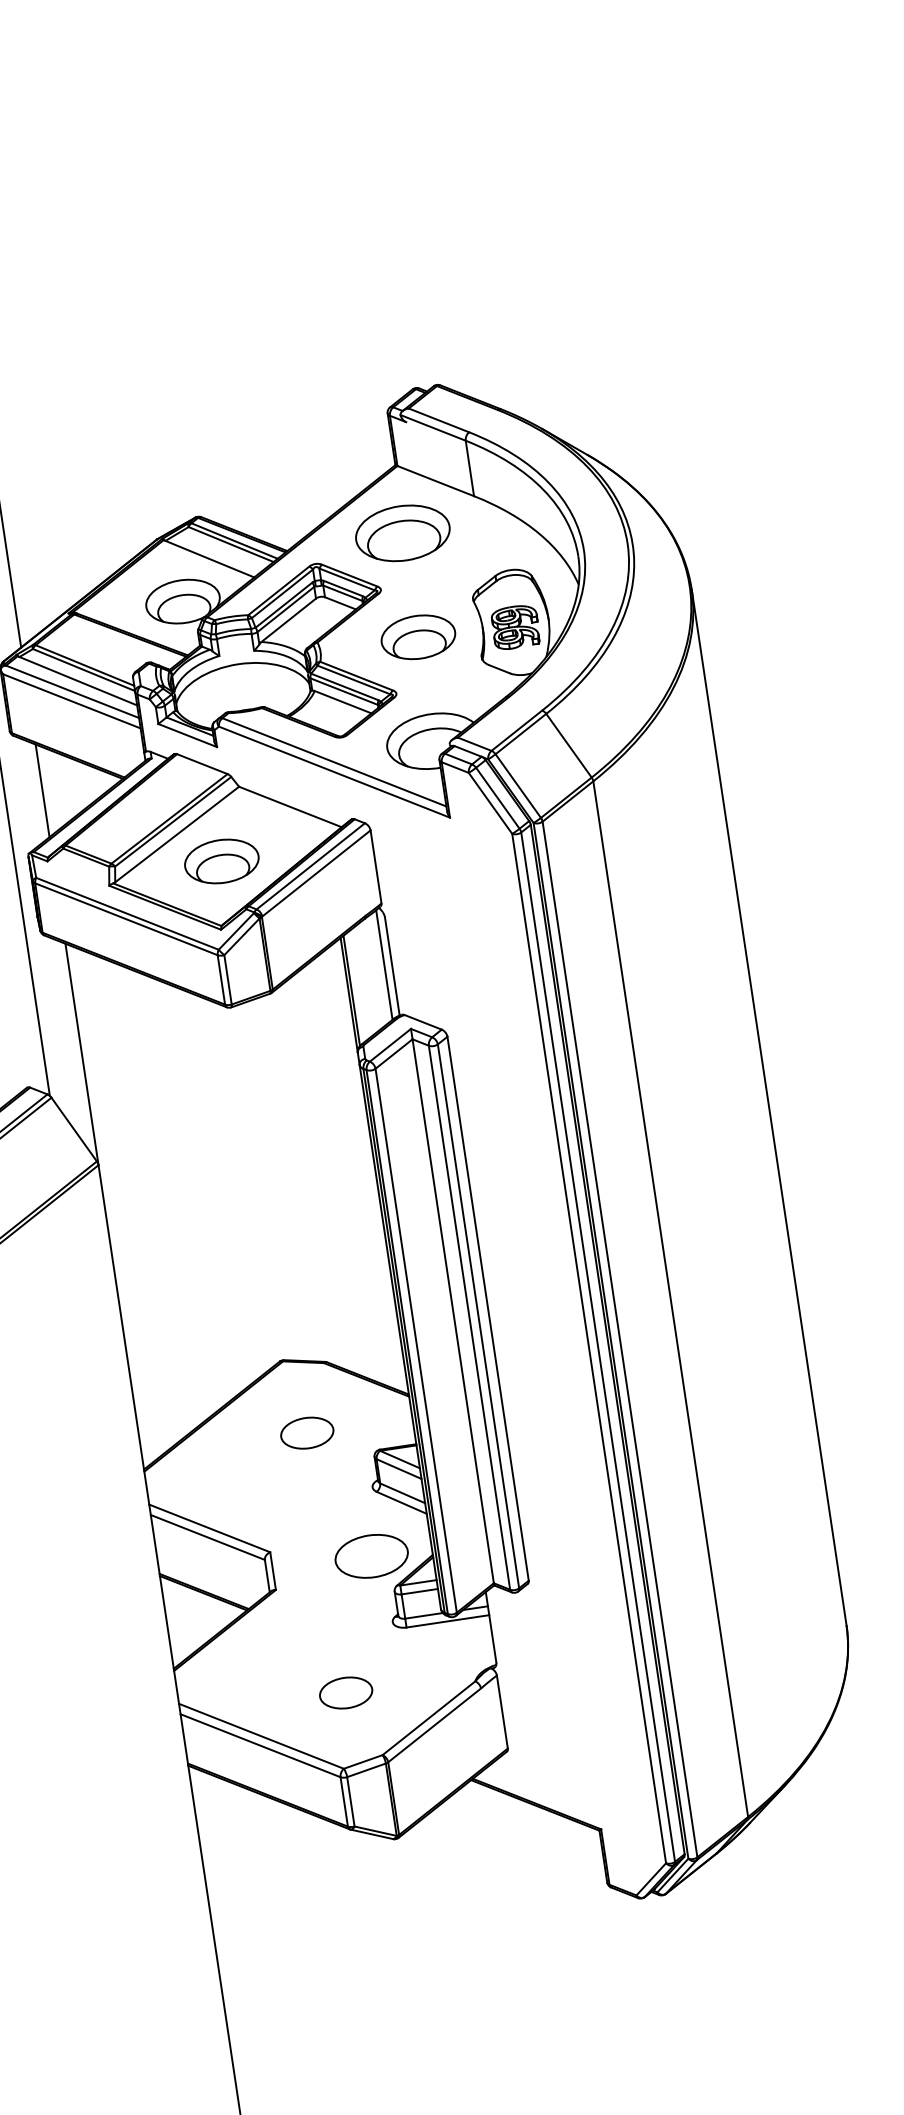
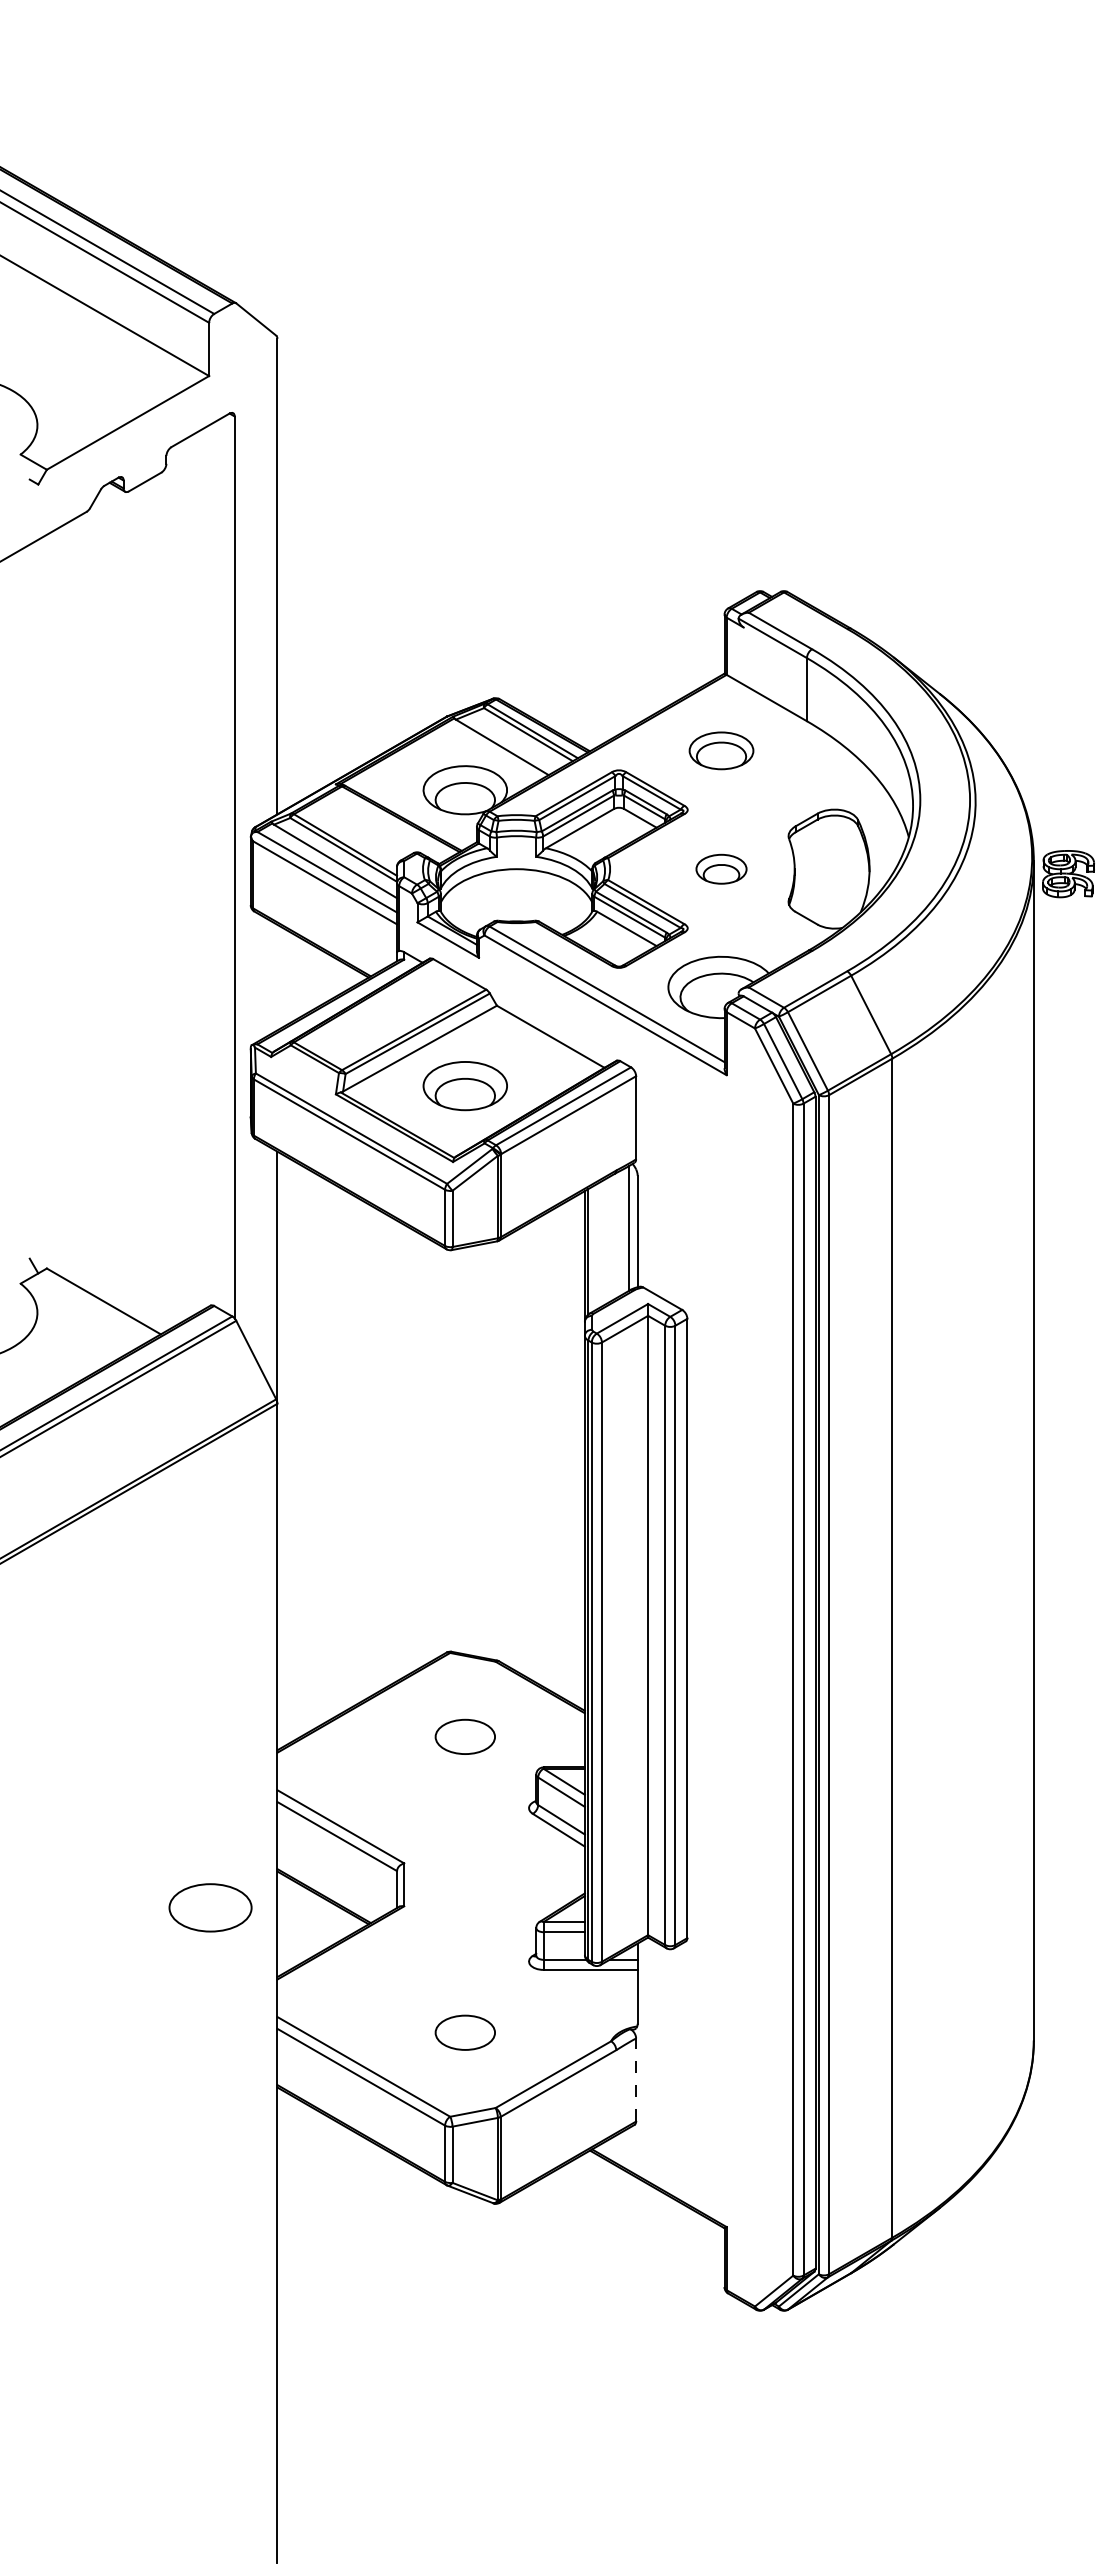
part: (402, 533) -> (721, 750), size x0.6
part: (515, 627) -> (1068, 874), moved
part: (418, 637) -> (721, 869), size x0.6
line: (42, 790) -> (277, 977), removed
part: (371, 1556) -> (210, 1907), moved
line: (502, 1712) -> (636, 2080), solid -> dashed

